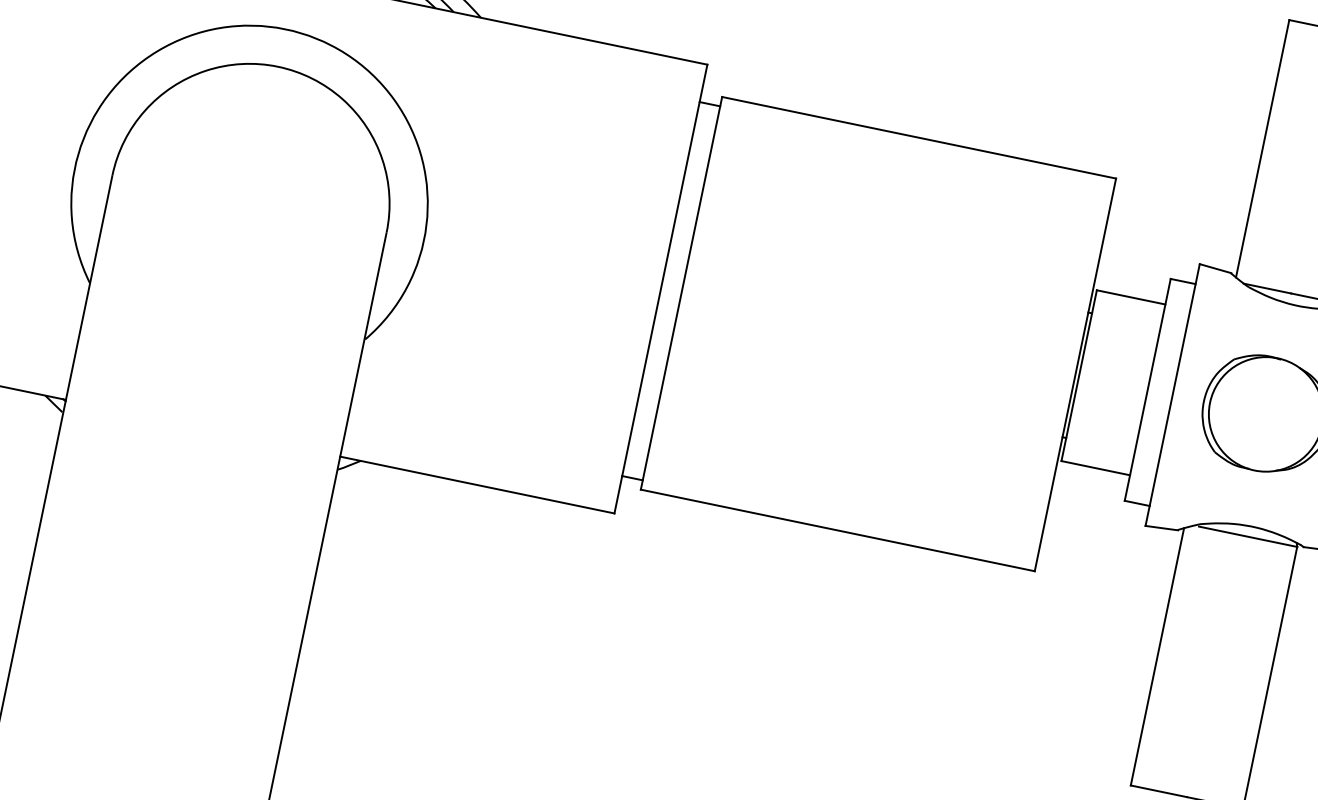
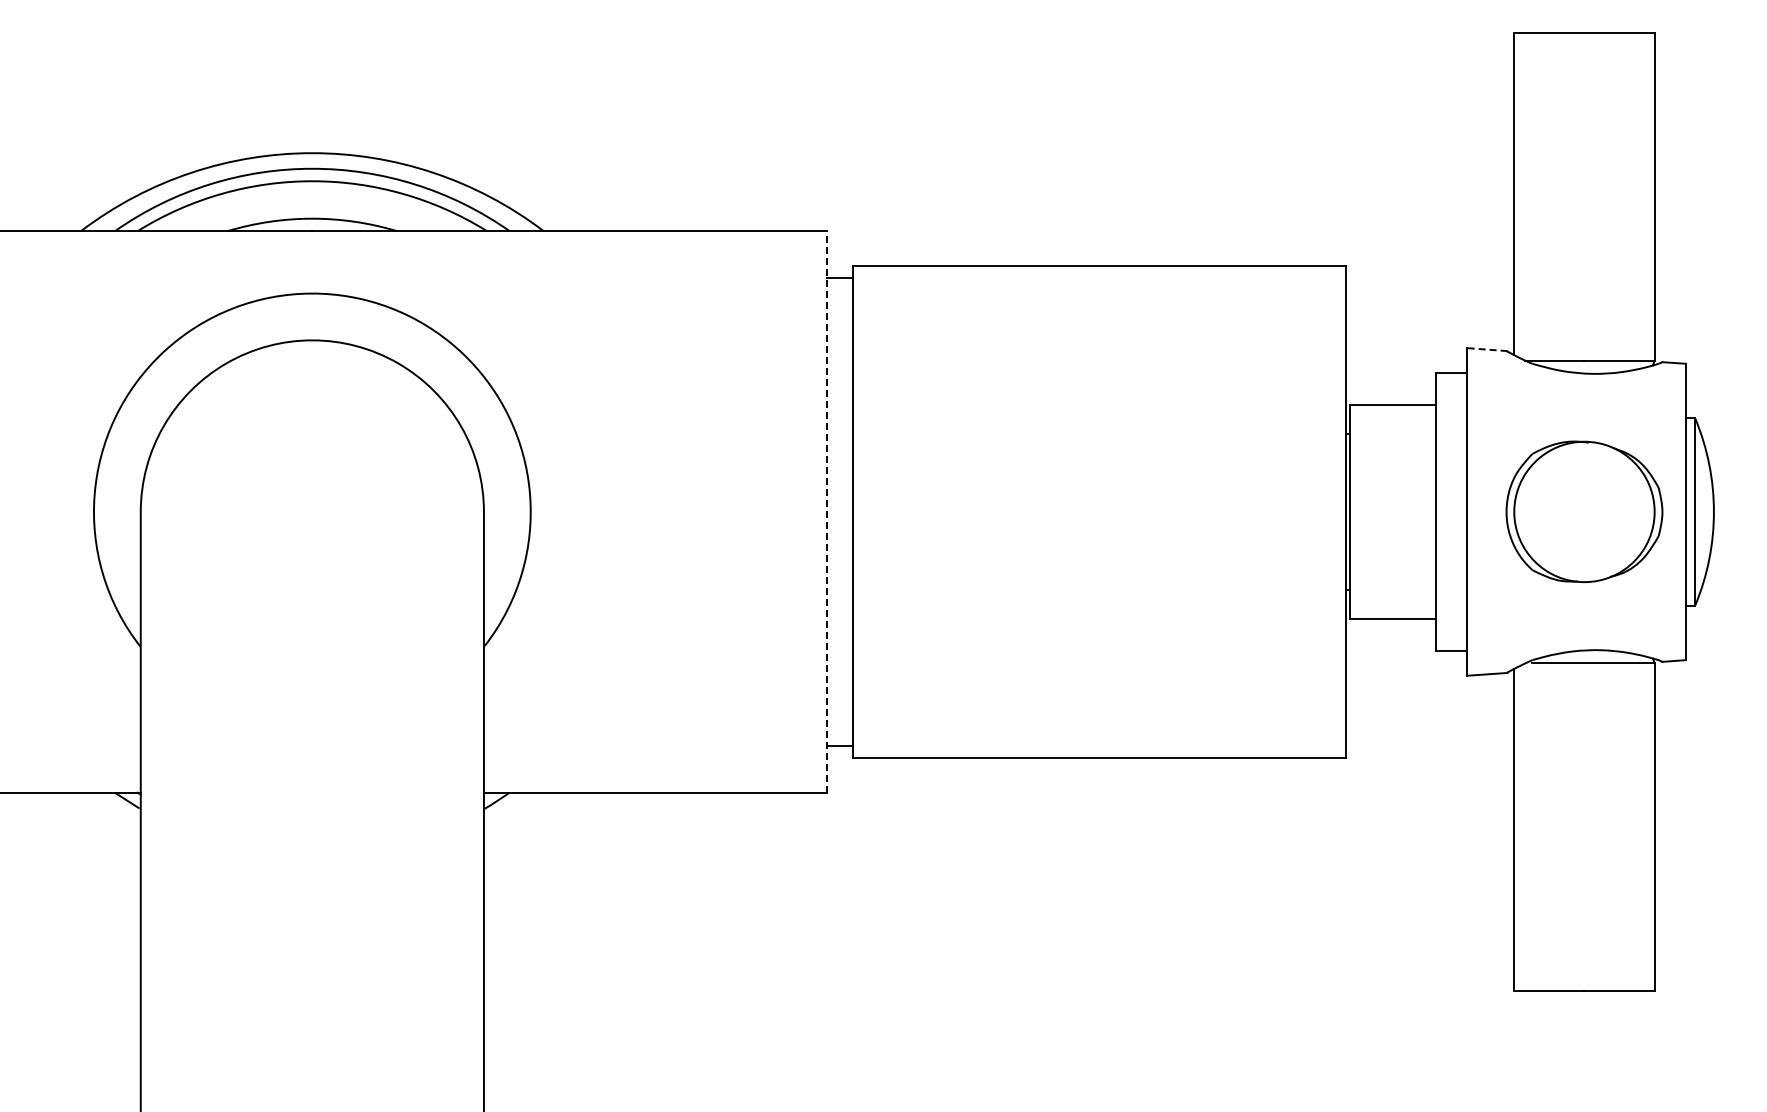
line: (1215, 268) -> (1487, 349), solid -> dashed
line: (661, 288) -> (827, 511), solid -> dashed

